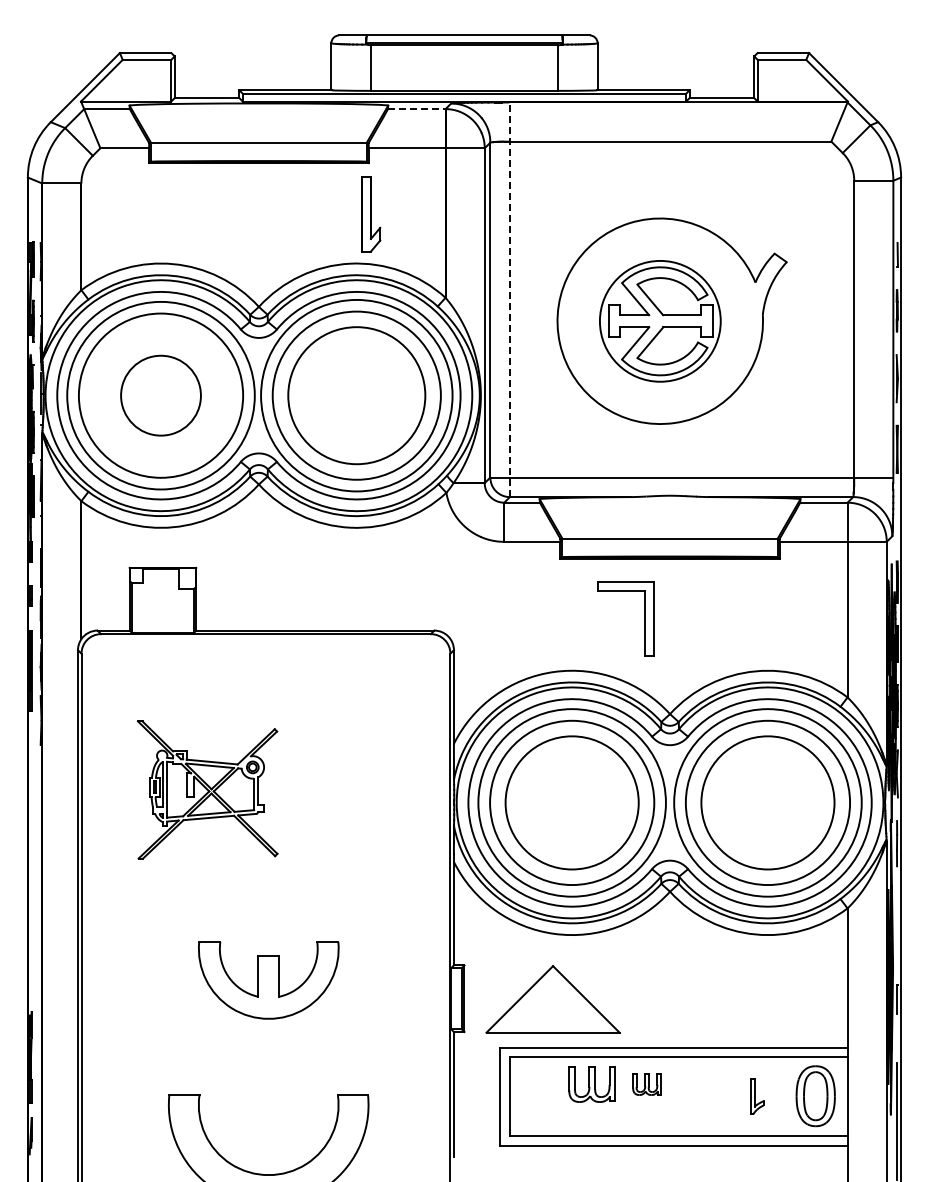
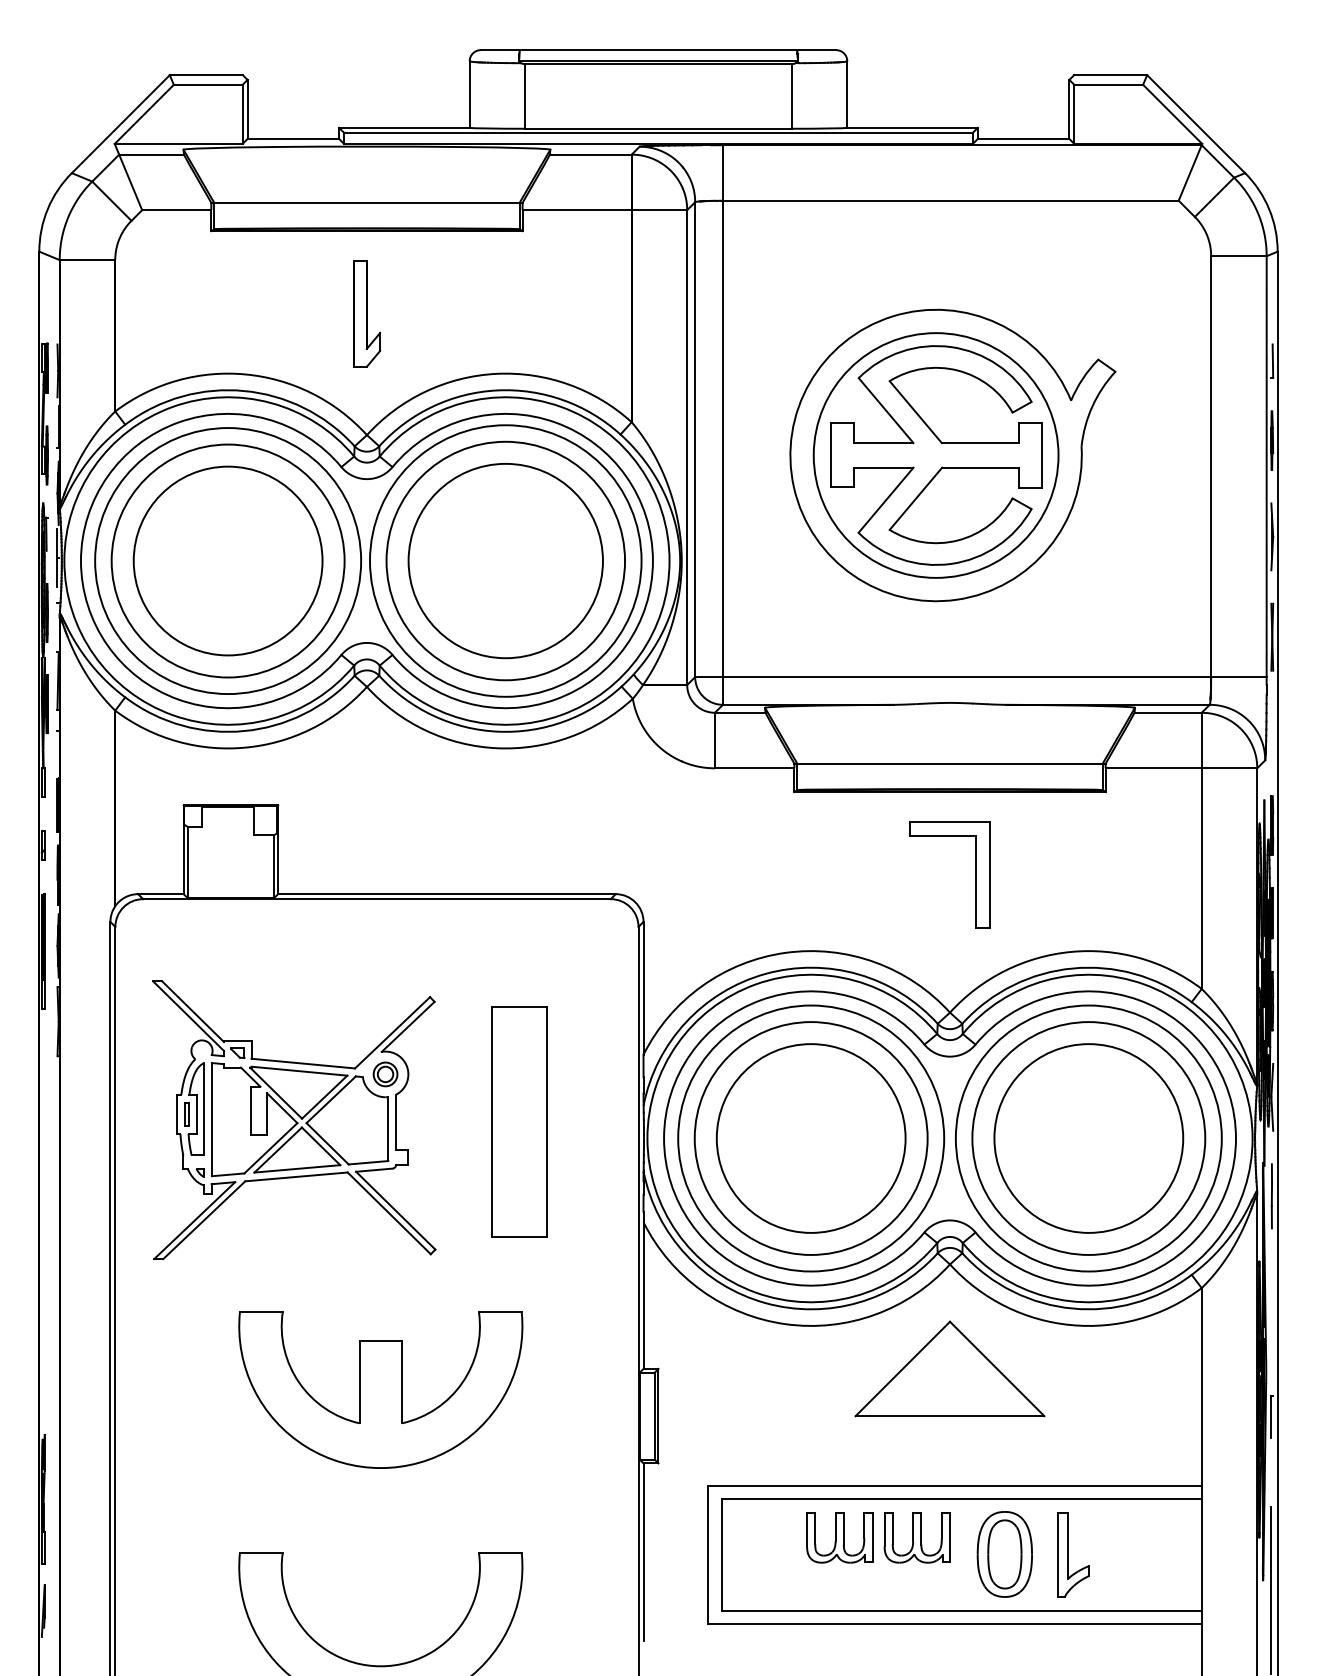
line: (416, 109) -> (590, 155), dashed -> solid
part: (371, 214) -> (367, 314), moved
line: (509, 299) -> (722, 424), dashed -> solid
part: (660, 321) -> (936, 455), size x1.43
circle: (160, 395) -> (227, 560), size x1.67
part: (644, 618) -> (976, 874), moved
part: (207, 789) -> (294, 1119), size x1.43
part: (366, 790) -> (519, 1120), added
part: (268, 980) -> (380, 1390), size x1.43
part: (552, 999) -> (949, 1369), moved
part: (646, 1084) -> (916, 1537), size x1.67
part: (756, 1096) -> (1072, 1554), size x1.67
part: (815, 1096) -> (1004, 1554), moved

